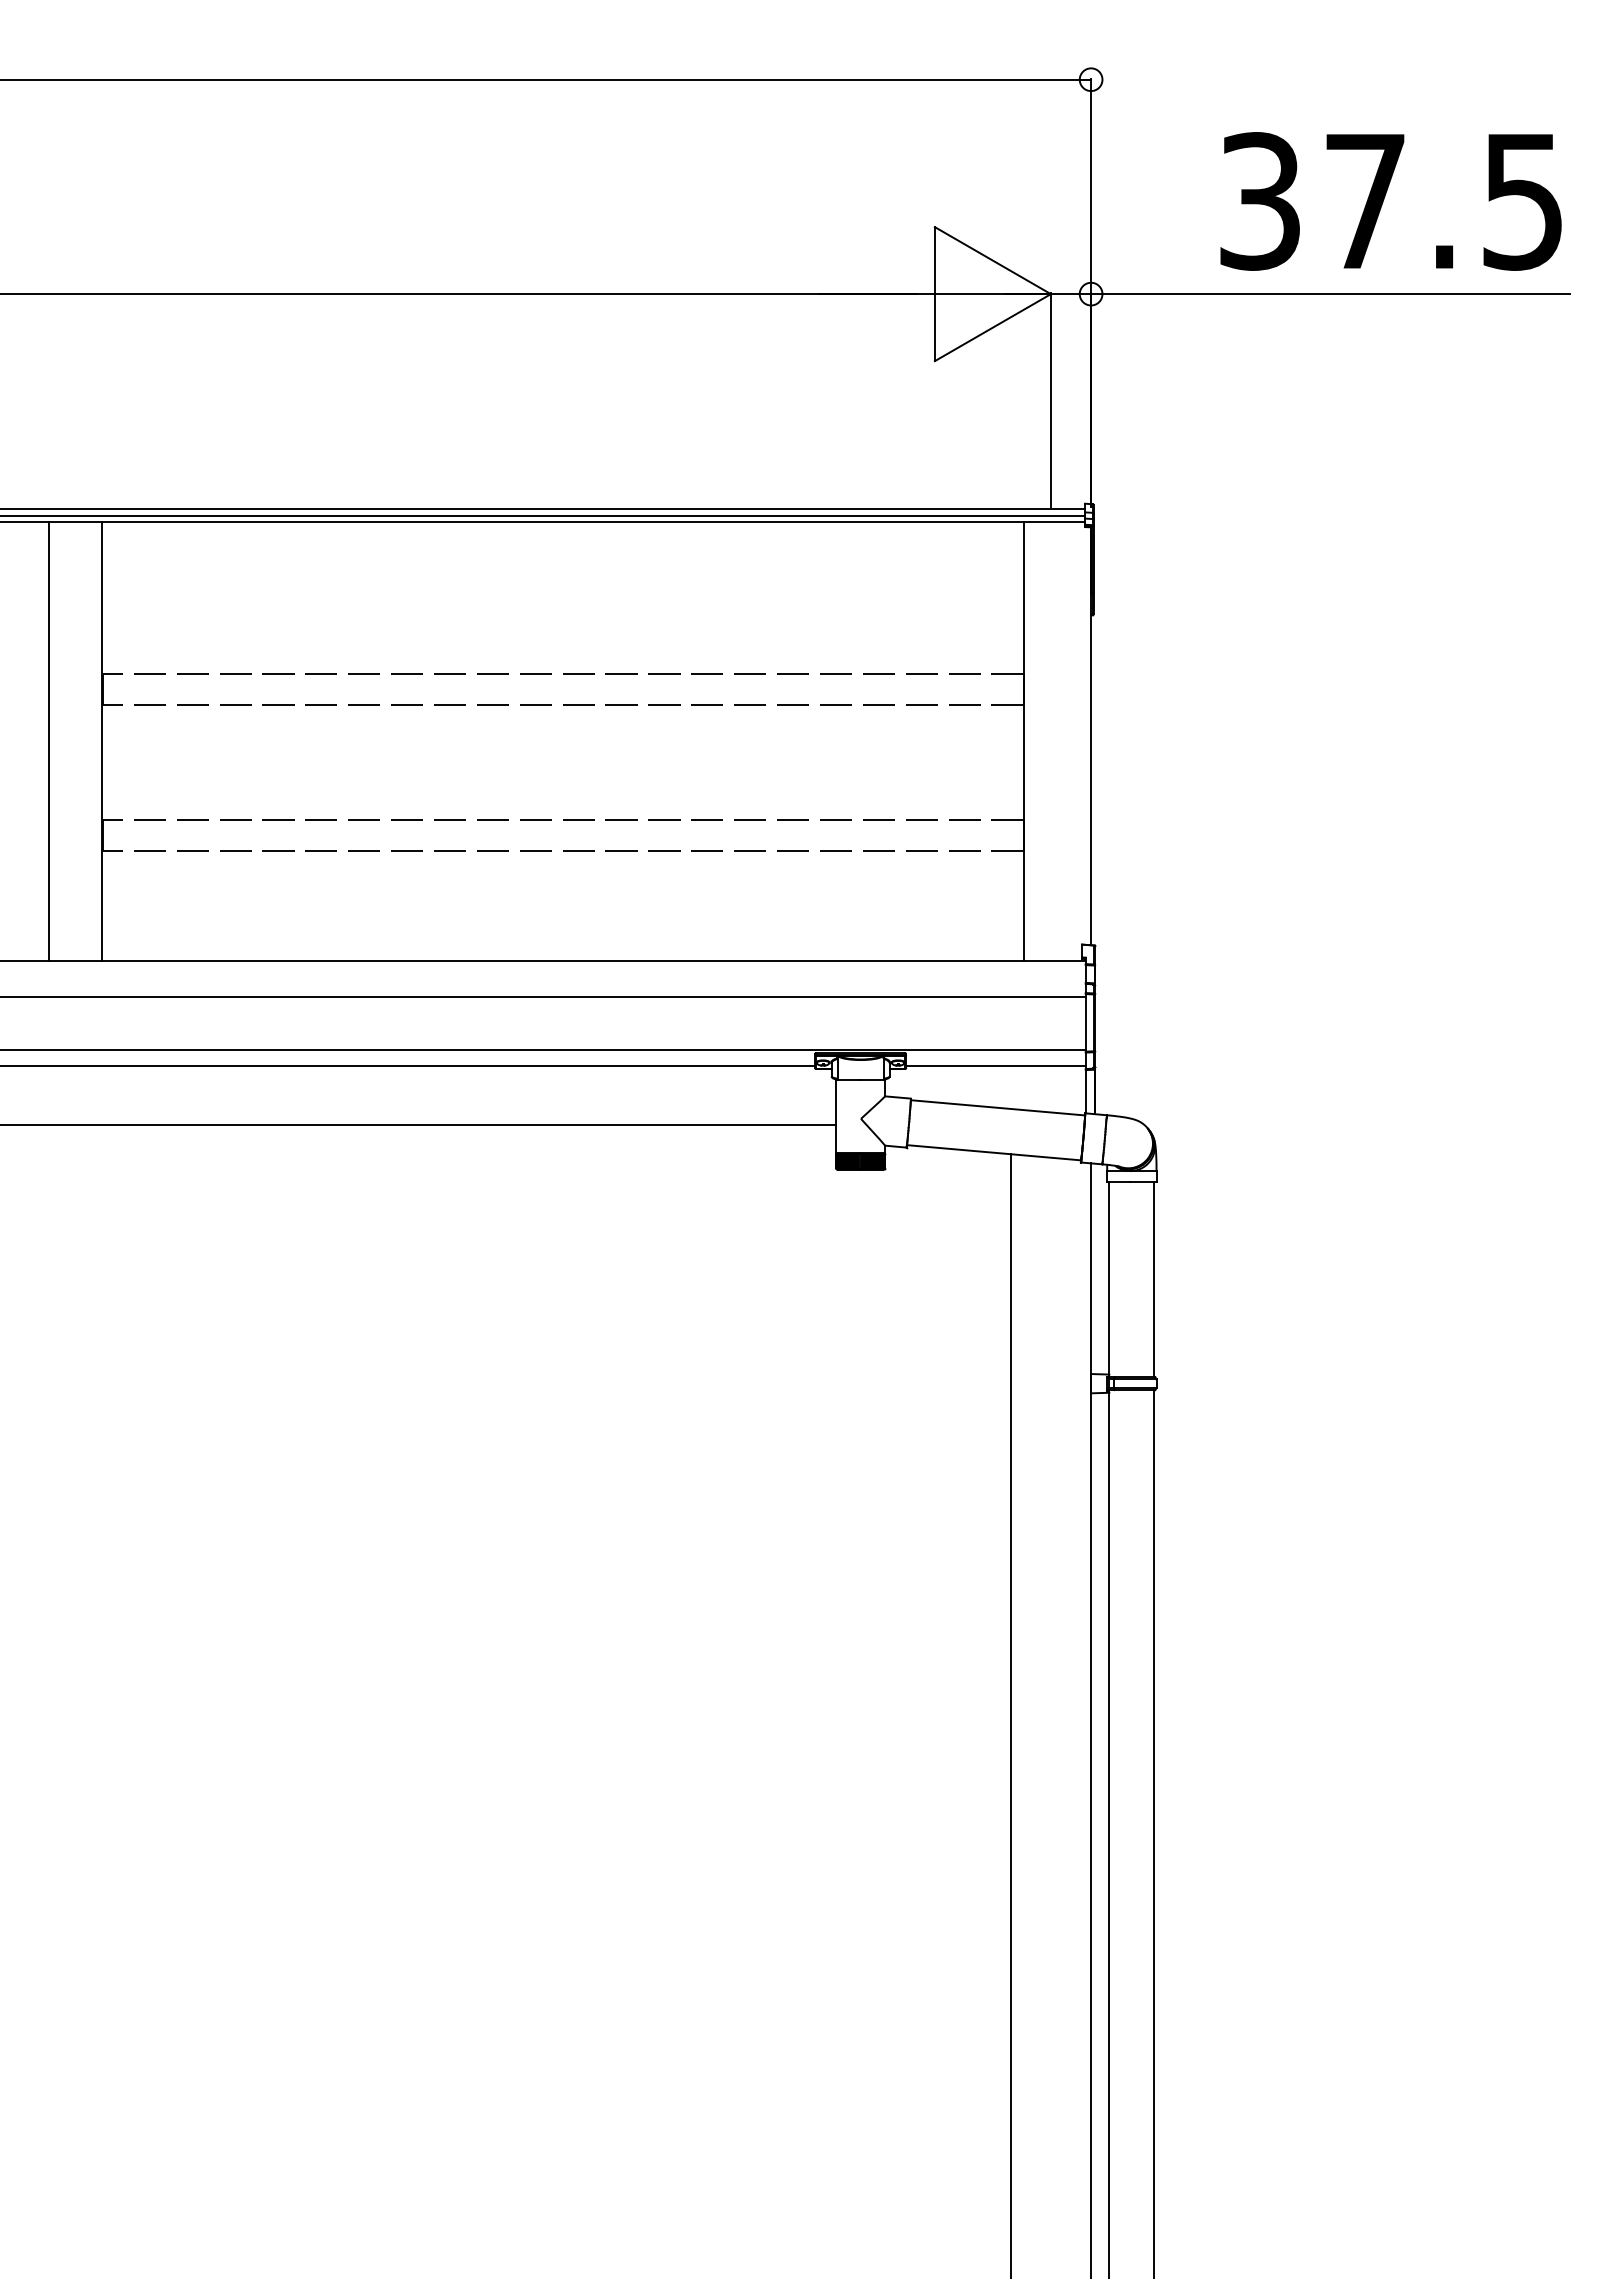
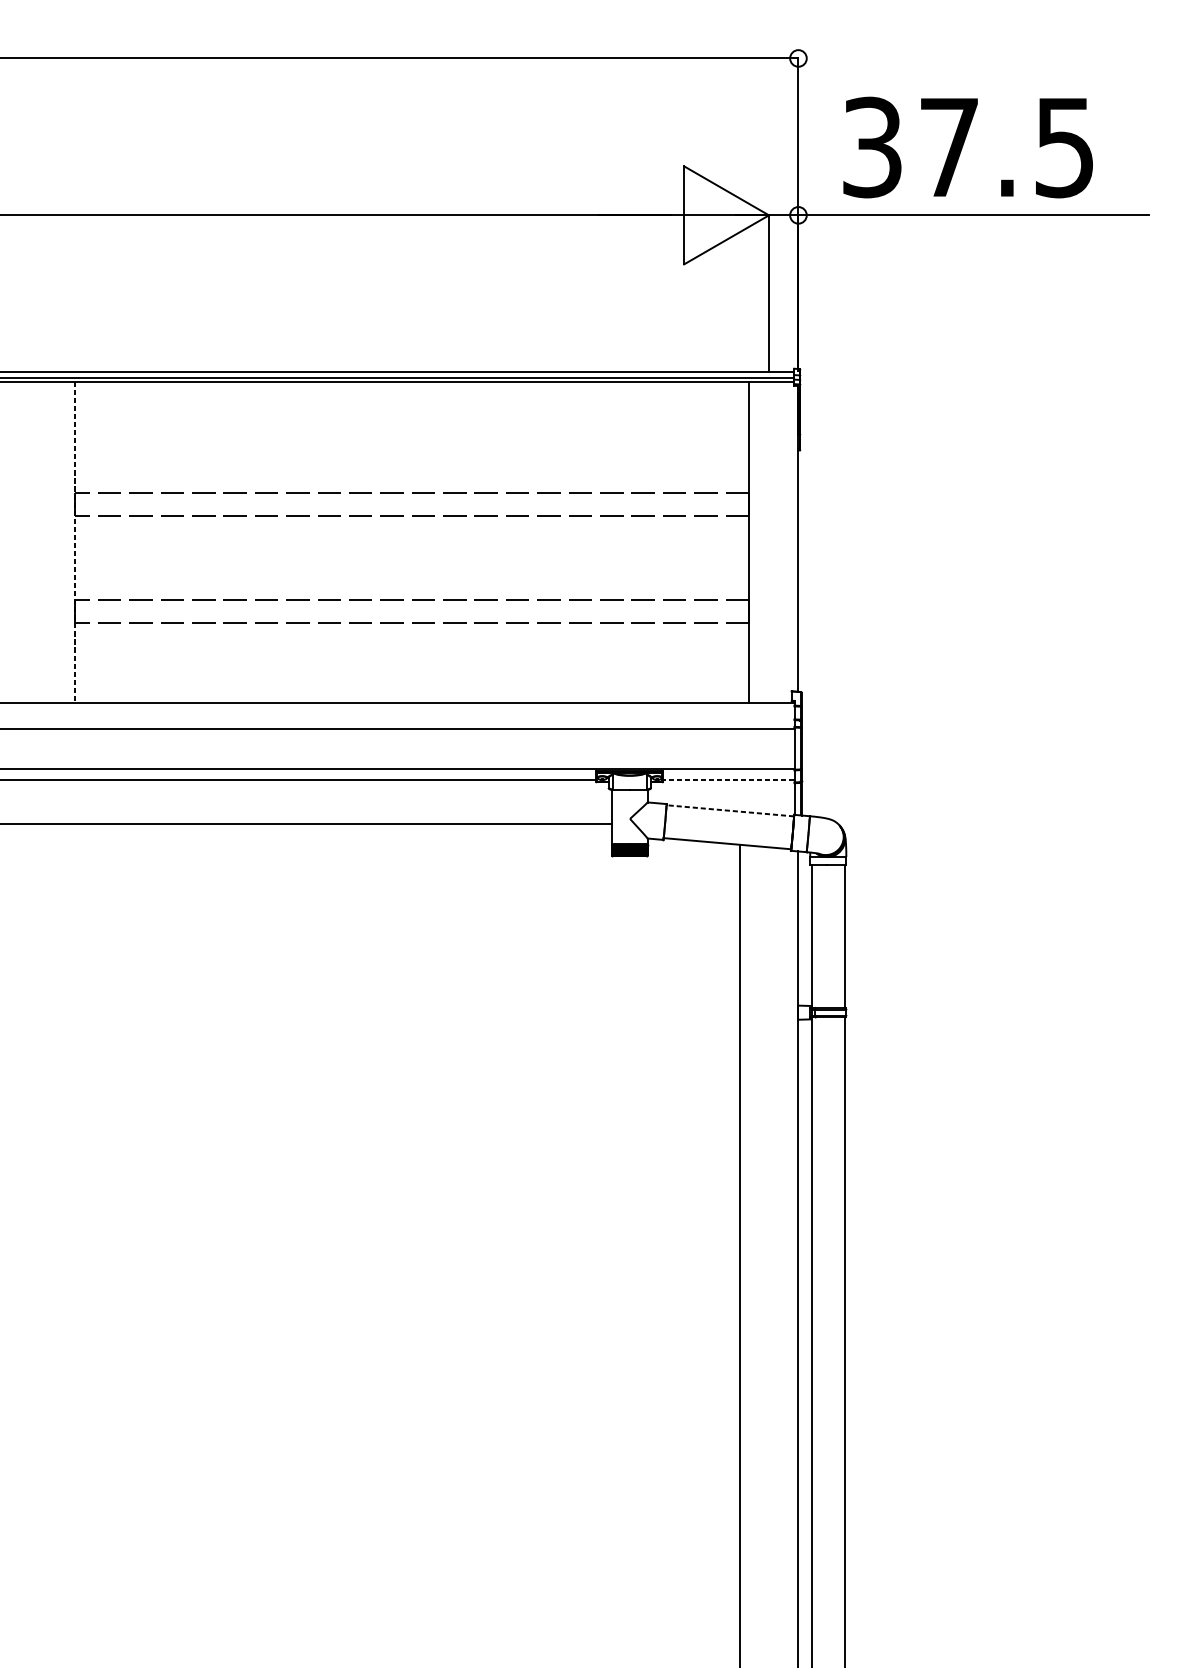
text: (1390, 201) -> (967, 147), moved
line: (48, 740) -> (35, 542), removed
line: (102, 741) -> (74, 542), solid -> dashed
line: (995, 1066) -> (728, 780), solid -> dashed
line: (997, 1107) -> (729, 810), solid -> dashed

